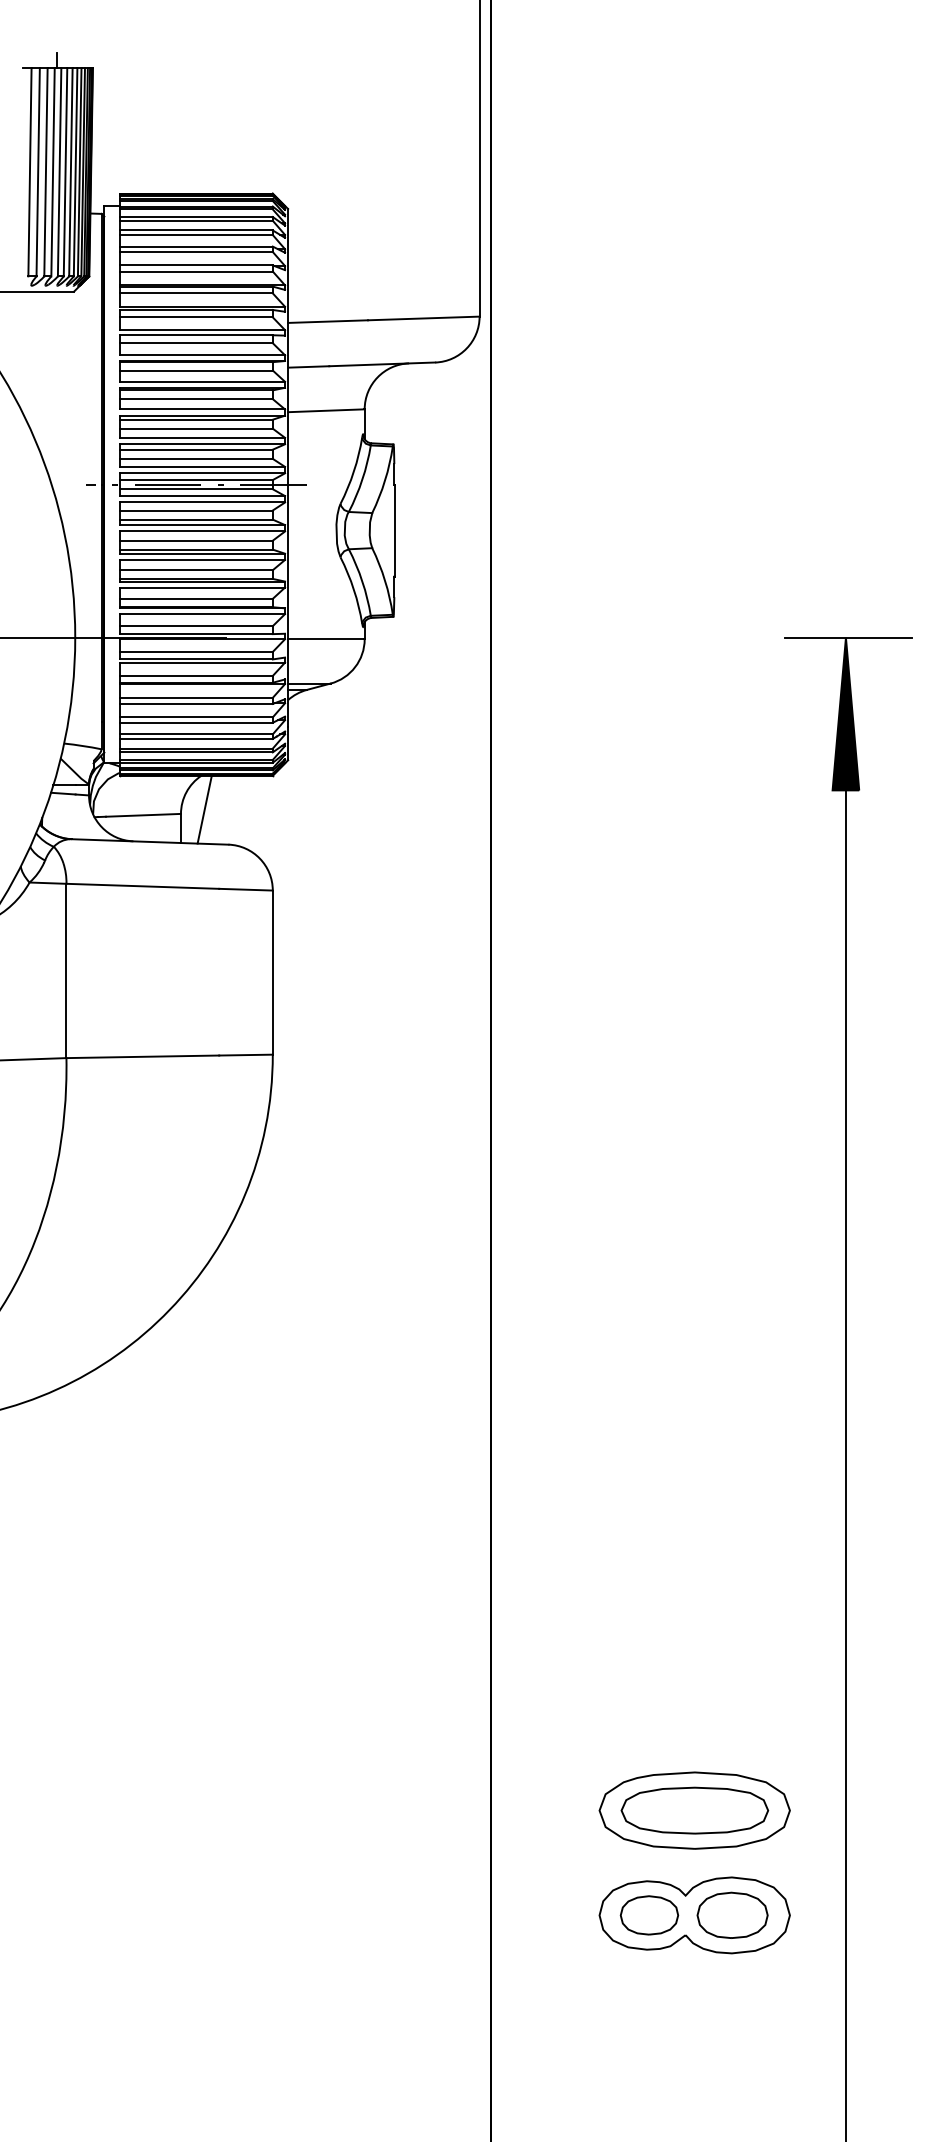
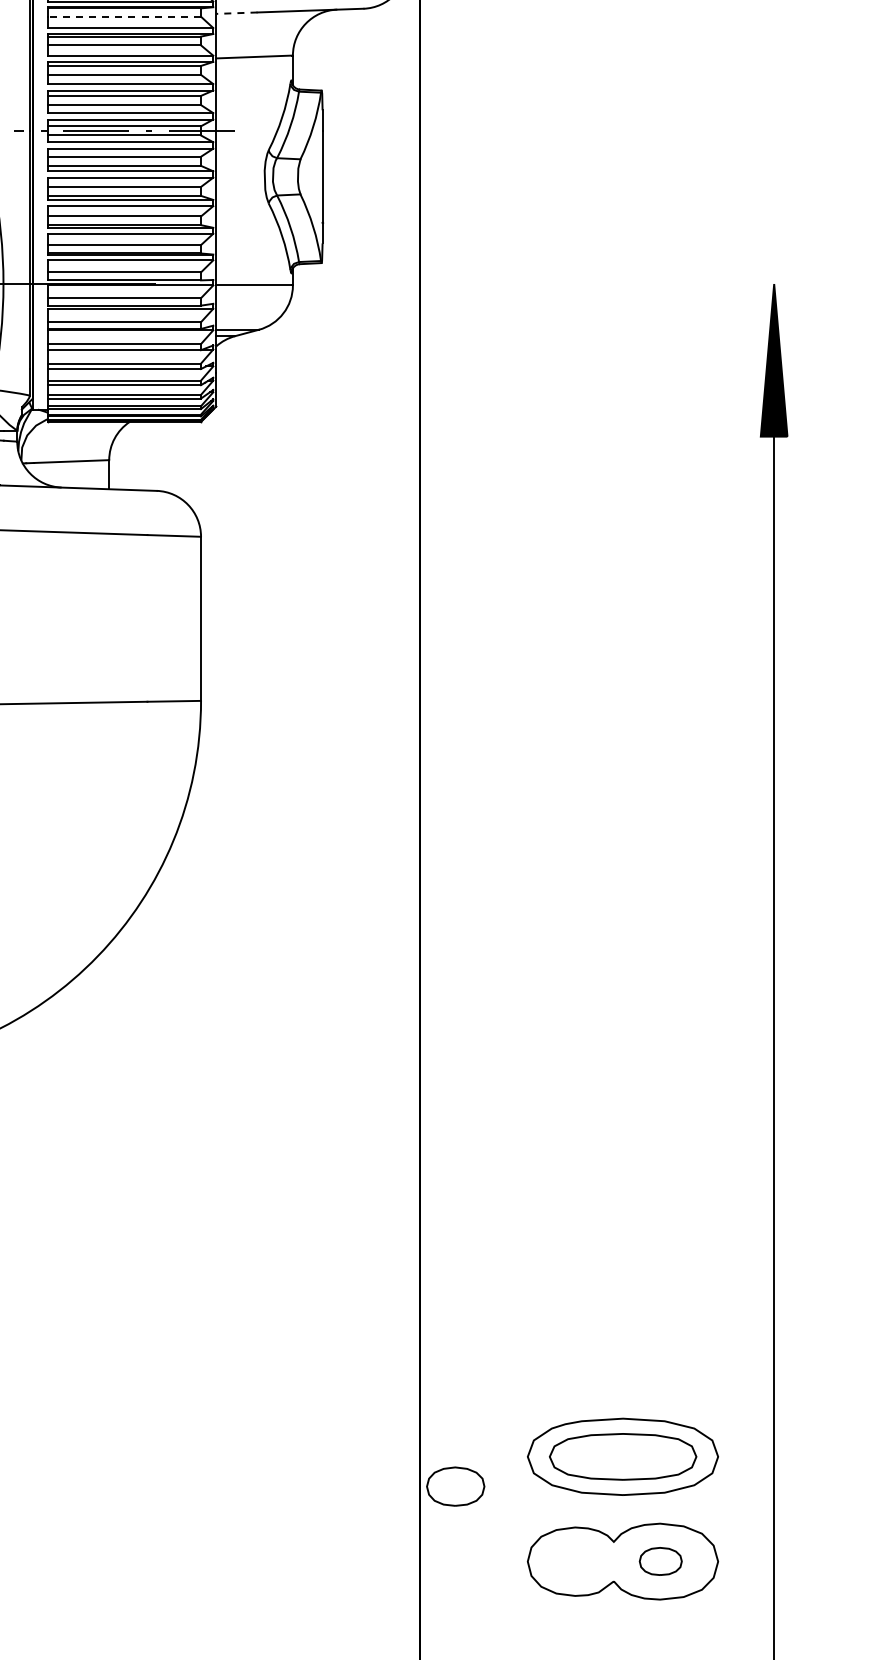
line: (308, 366) -> (236, 12), solid -> dashed
line: (196, 370) -> (124, 16), solid -> dashed
line: (847, 637) -> (775, 283), removed
line: (204, 809) -> (132, 455), removed
part: (732, 1914) -> (660, 1560), size x0.6
part: (649, 1915) -> (455, 1486), moved

